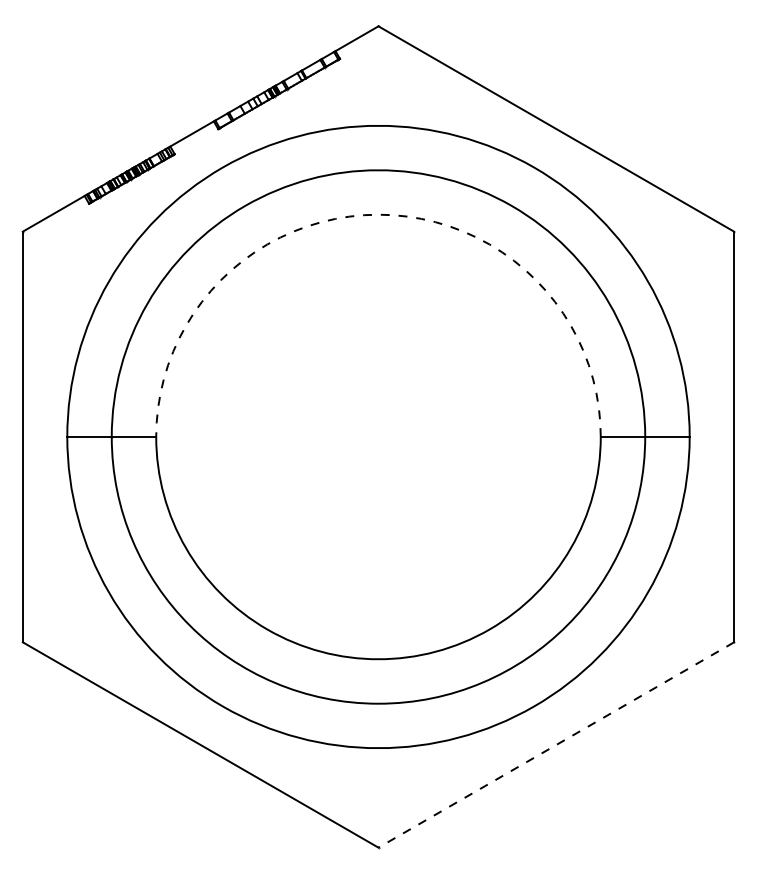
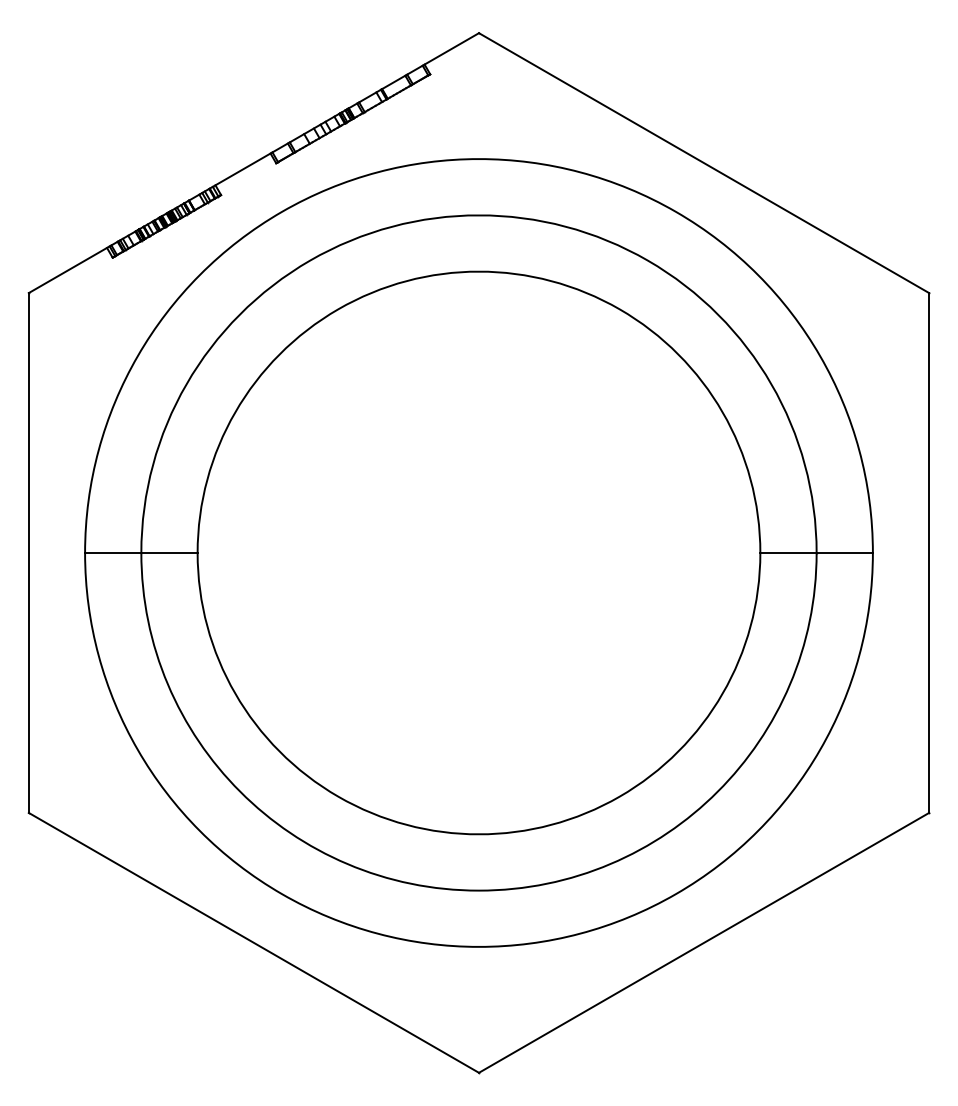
arc: (378, 214) -> (478, 271), dashed -> solid
line: (556, 744) -> (704, 942), dashed -> solid

